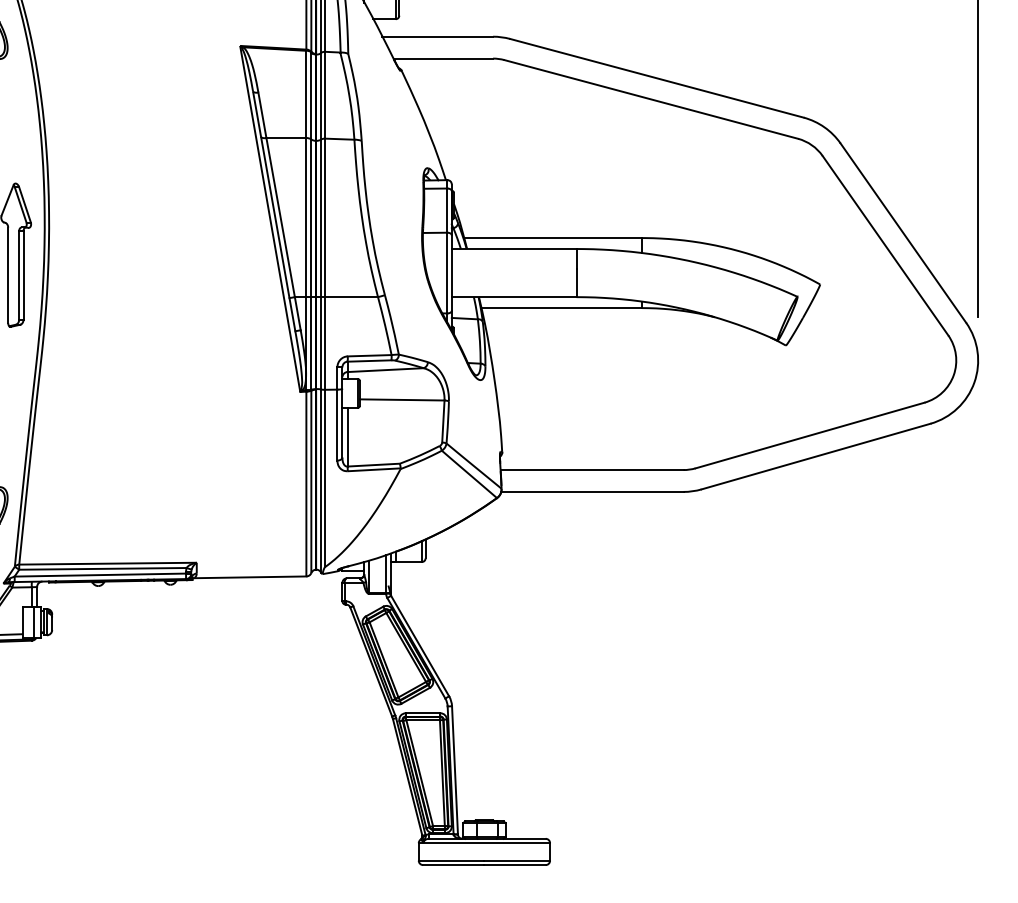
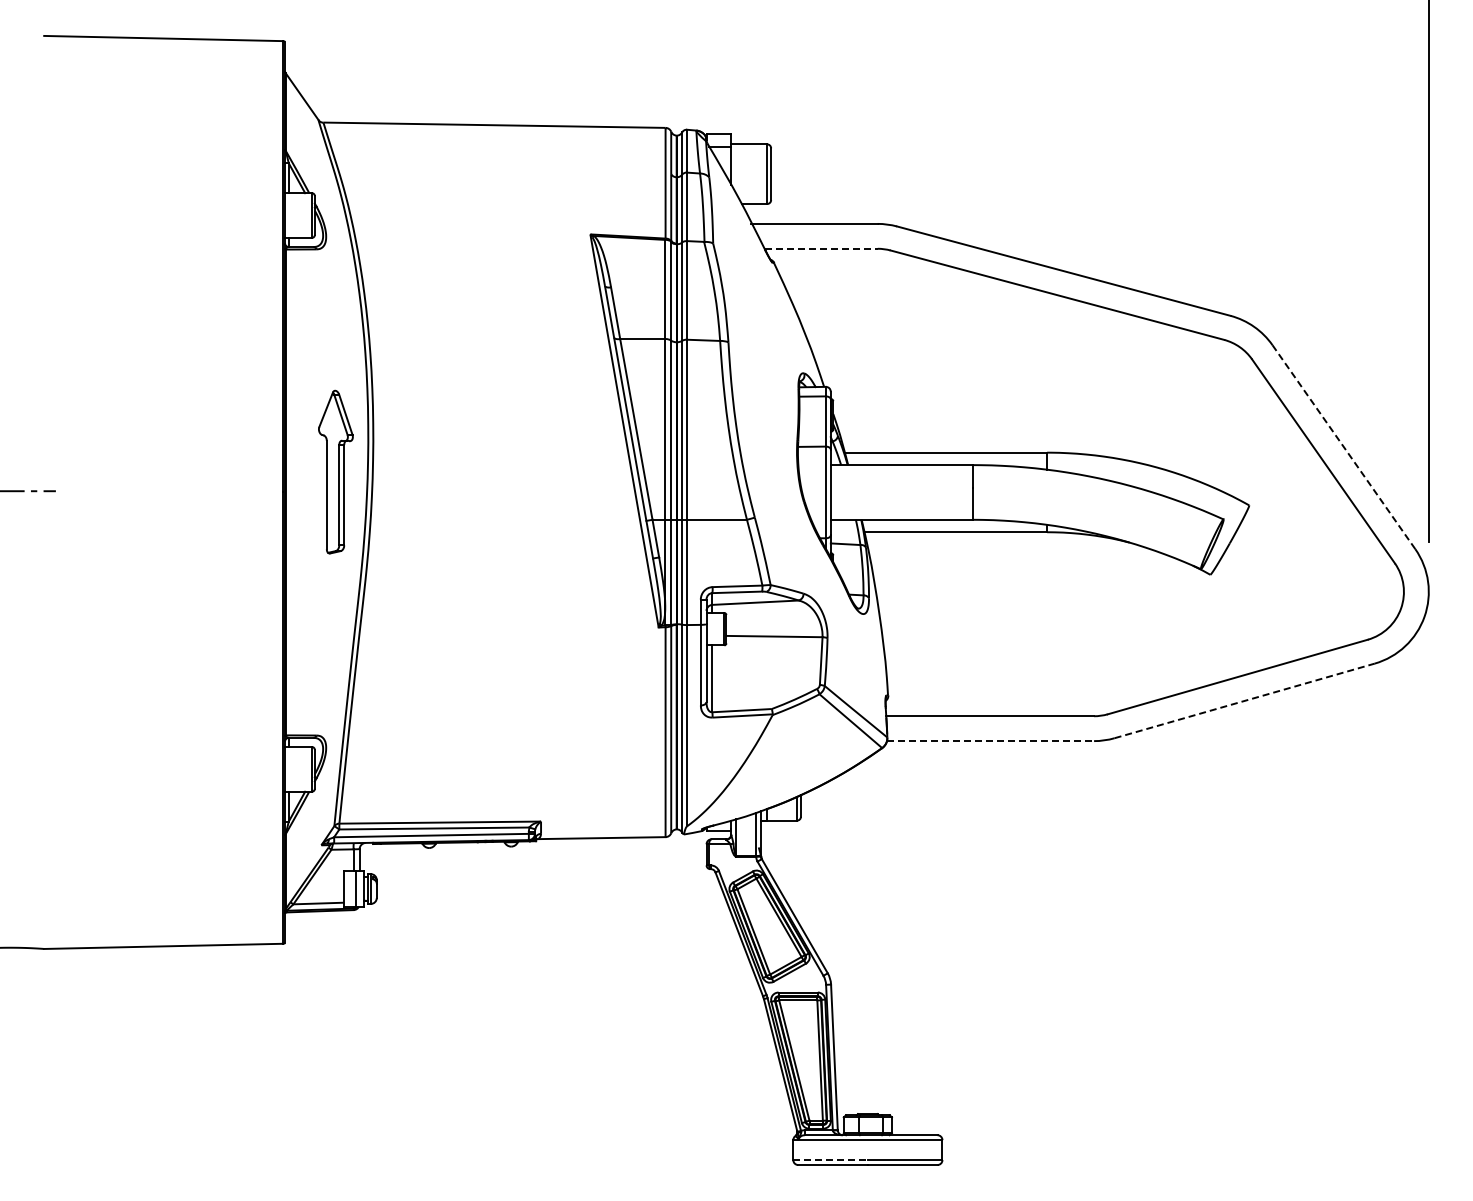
line: (443, 58) -> (821, 248), solid -> dashed
line: (903, 233) -> (1343, 447), solid -> dashed
line: (816, 456) -> (1245, 700), solid -> dashed
line: (592, 492) -> (990, 741), solid -> dashed
line: (452, 861) -> (831, 1160), solid -> dashed

